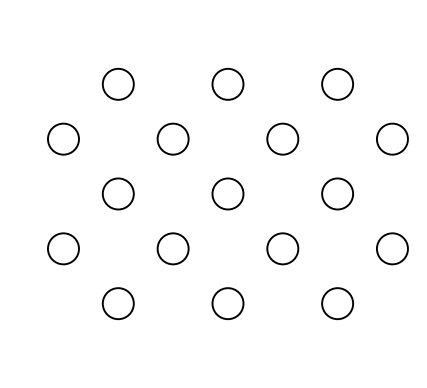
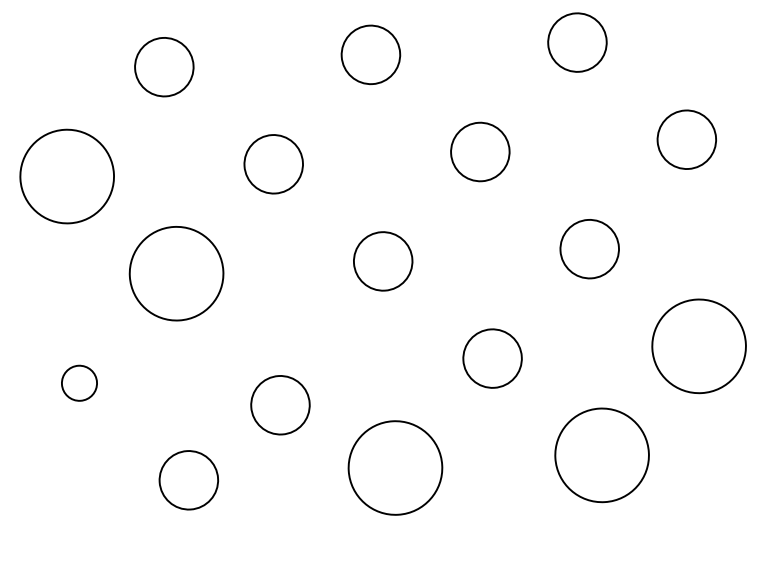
circle: (62, 138) -> (65, 175), size x1.6
circle: (117, 193) -> (175, 272), size x1.6
circle: (63, 248) -> (79, 382), size x0.6
circle: (172, 248) -> (279, 404), moved
circle: (391, 248) -> (697, 345), size x1.6
circle: (227, 303) -> (394, 467), size x1.6
circle: (337, 303) -> (601, 455), size x1.6

